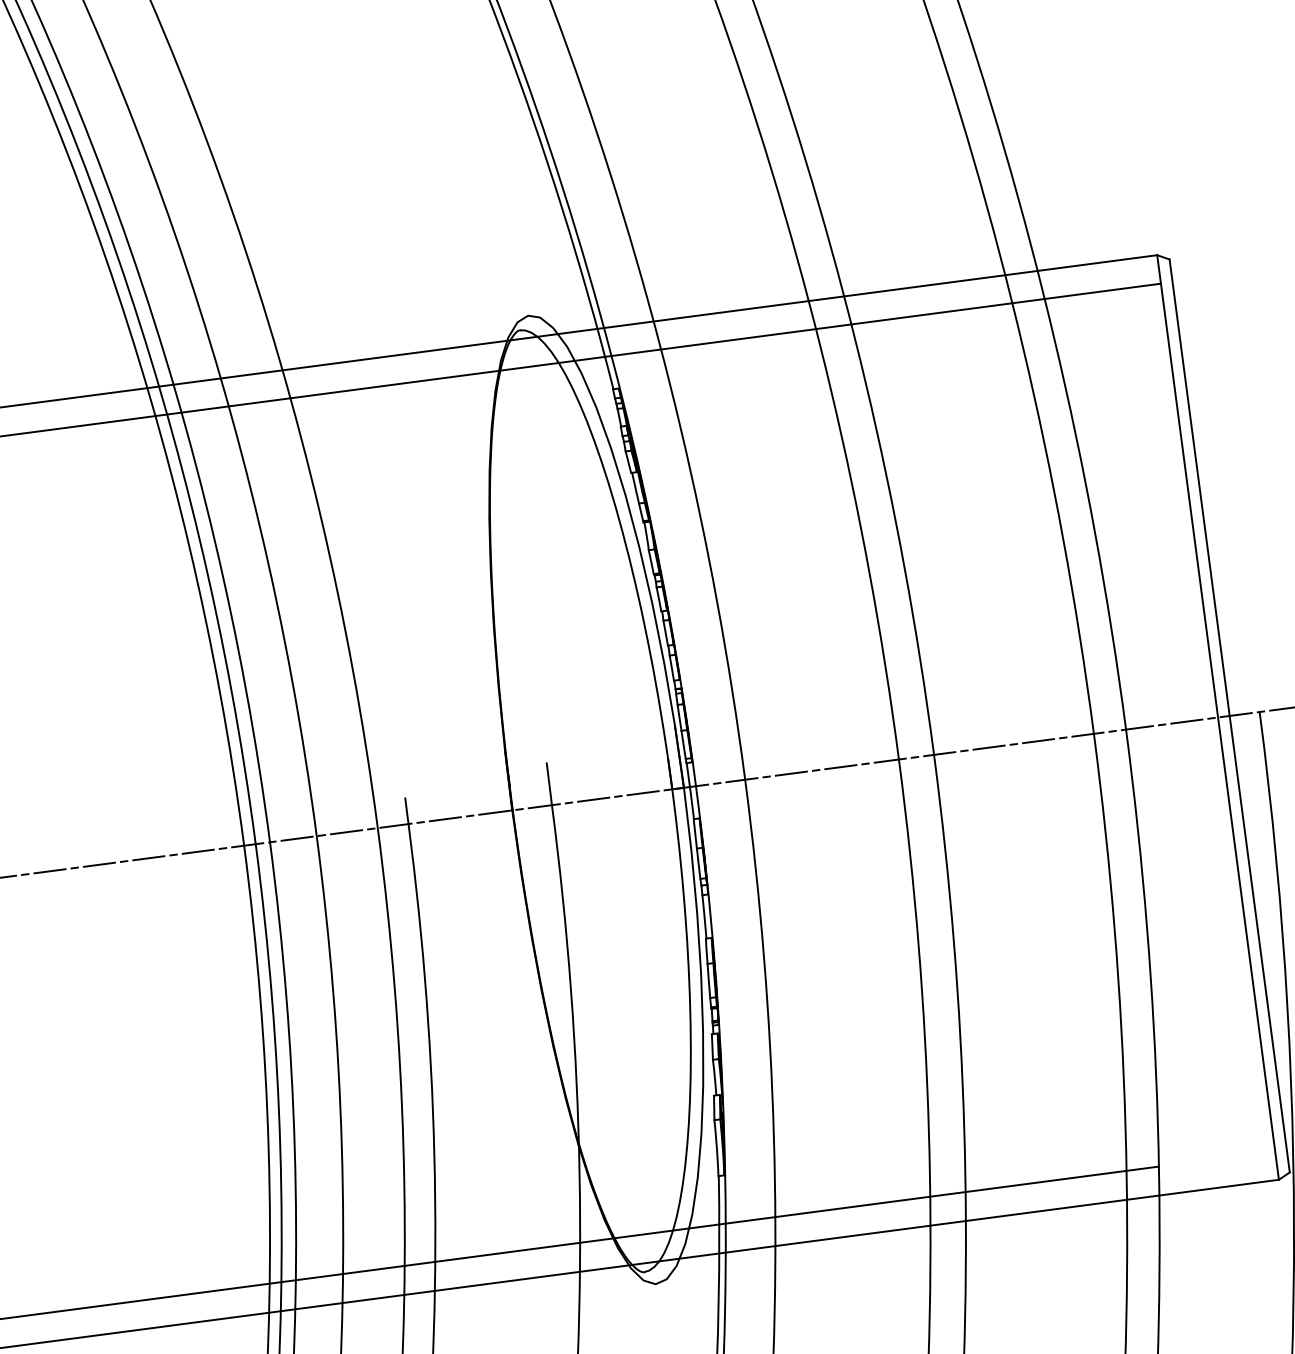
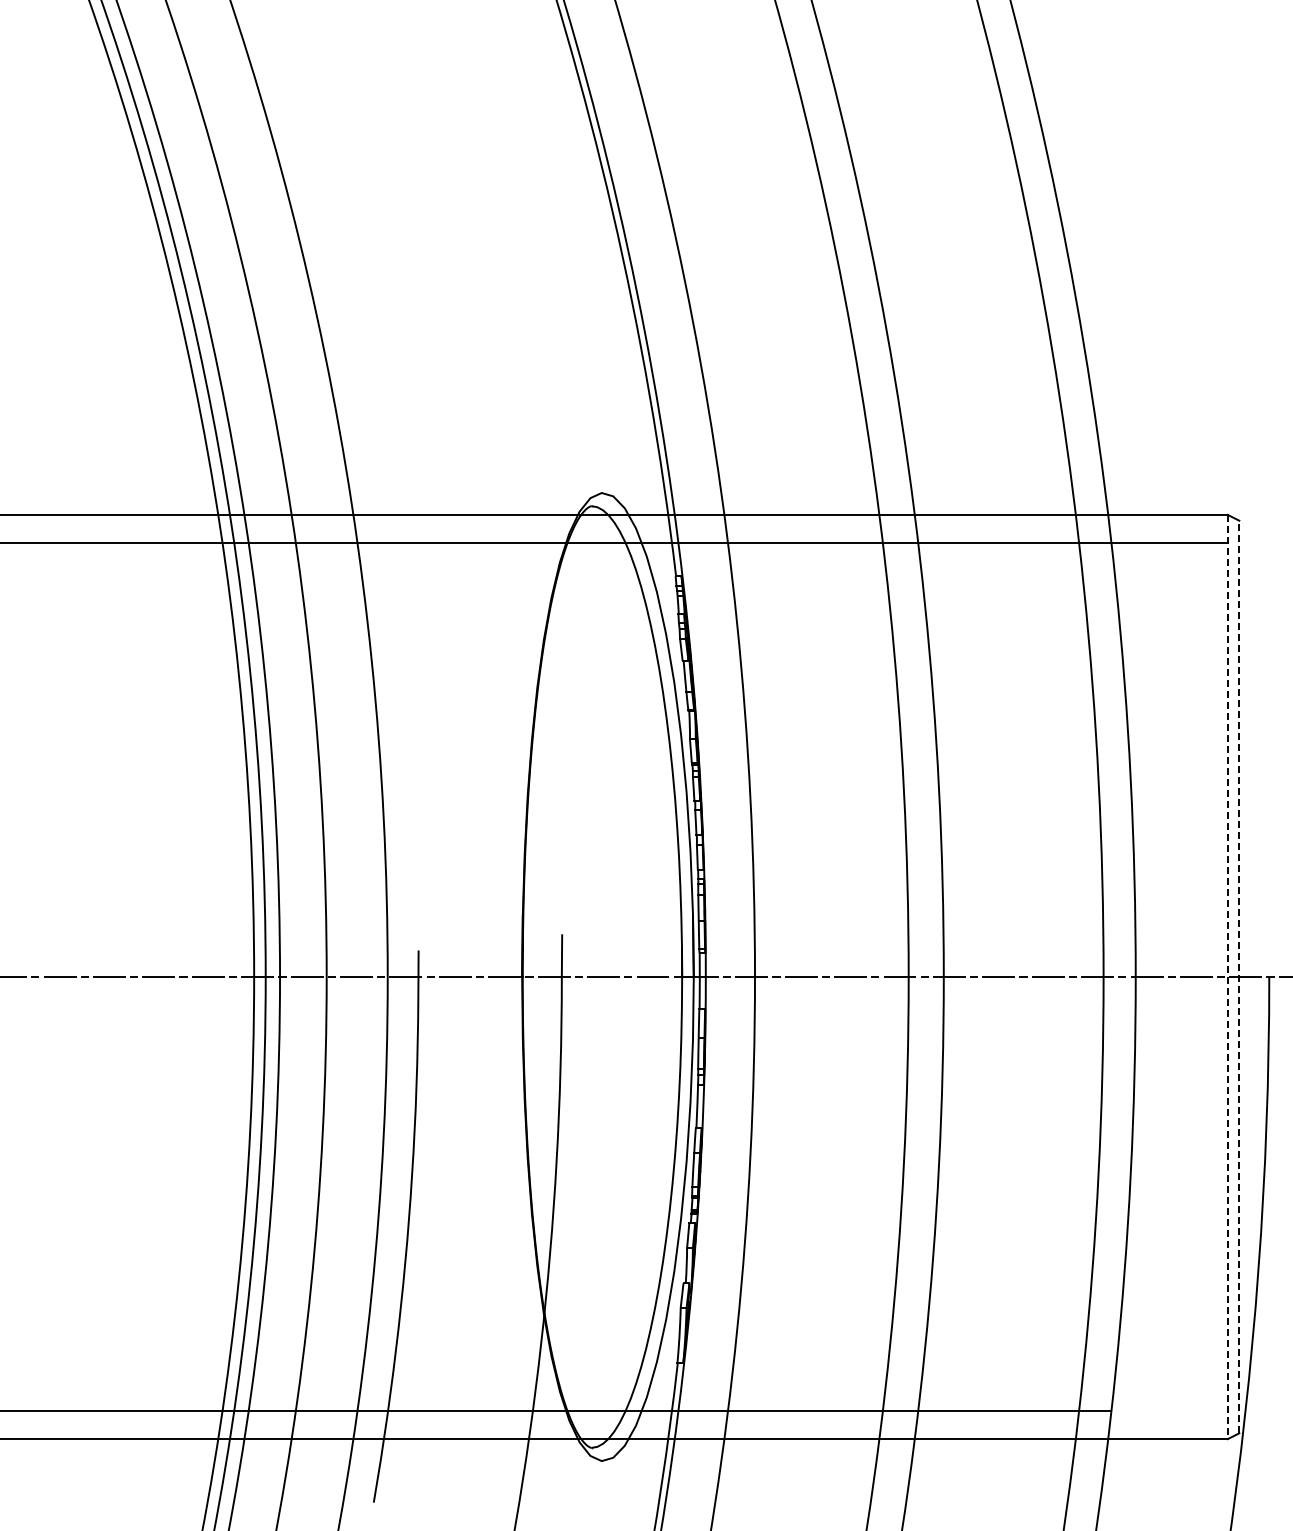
line: (1229, 715) -> (1239, 976), solid -> dashed
line: (1217, 718) -> (1227, 977), solid -> dashed

